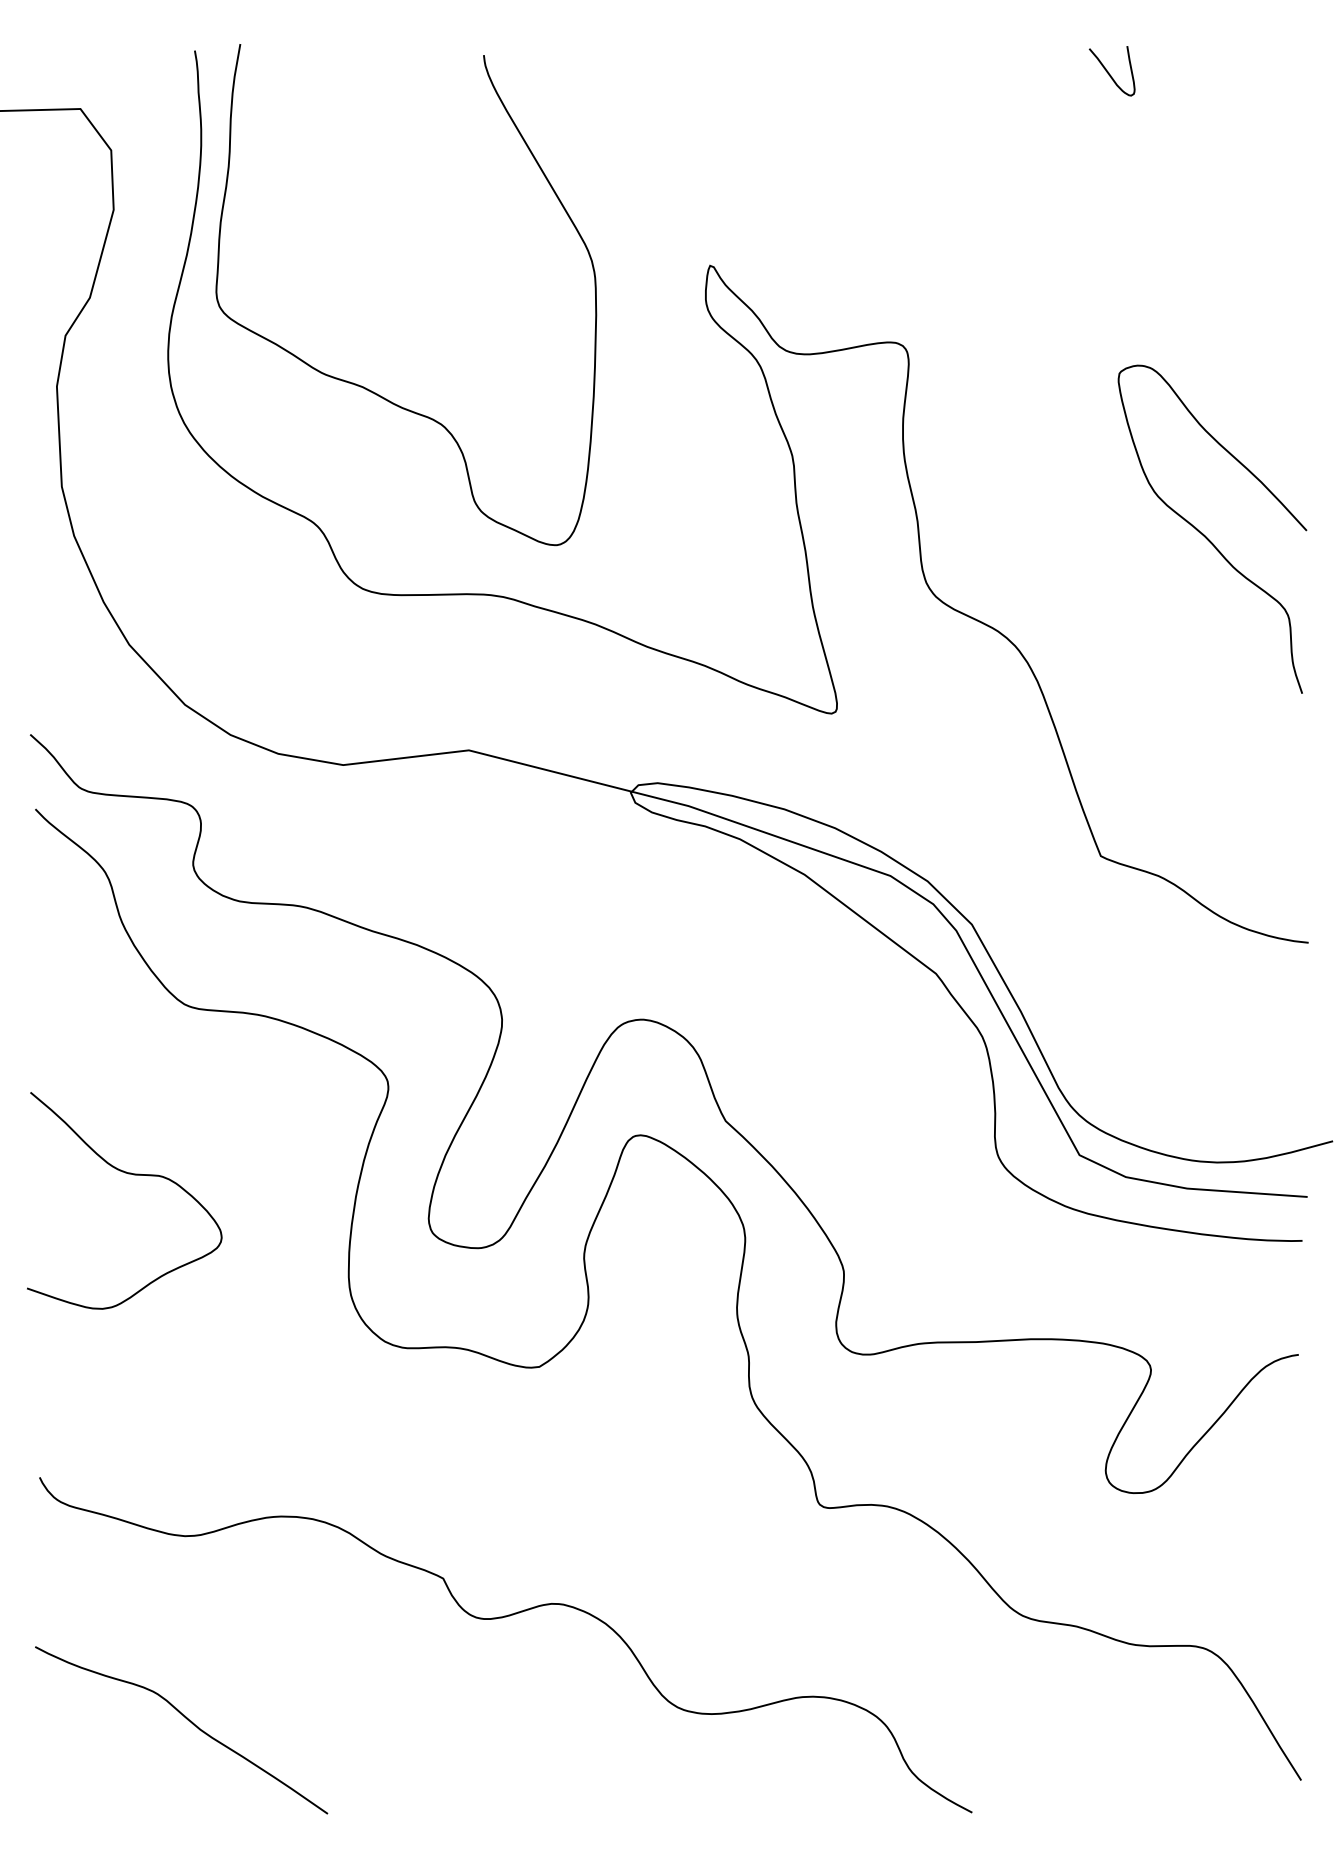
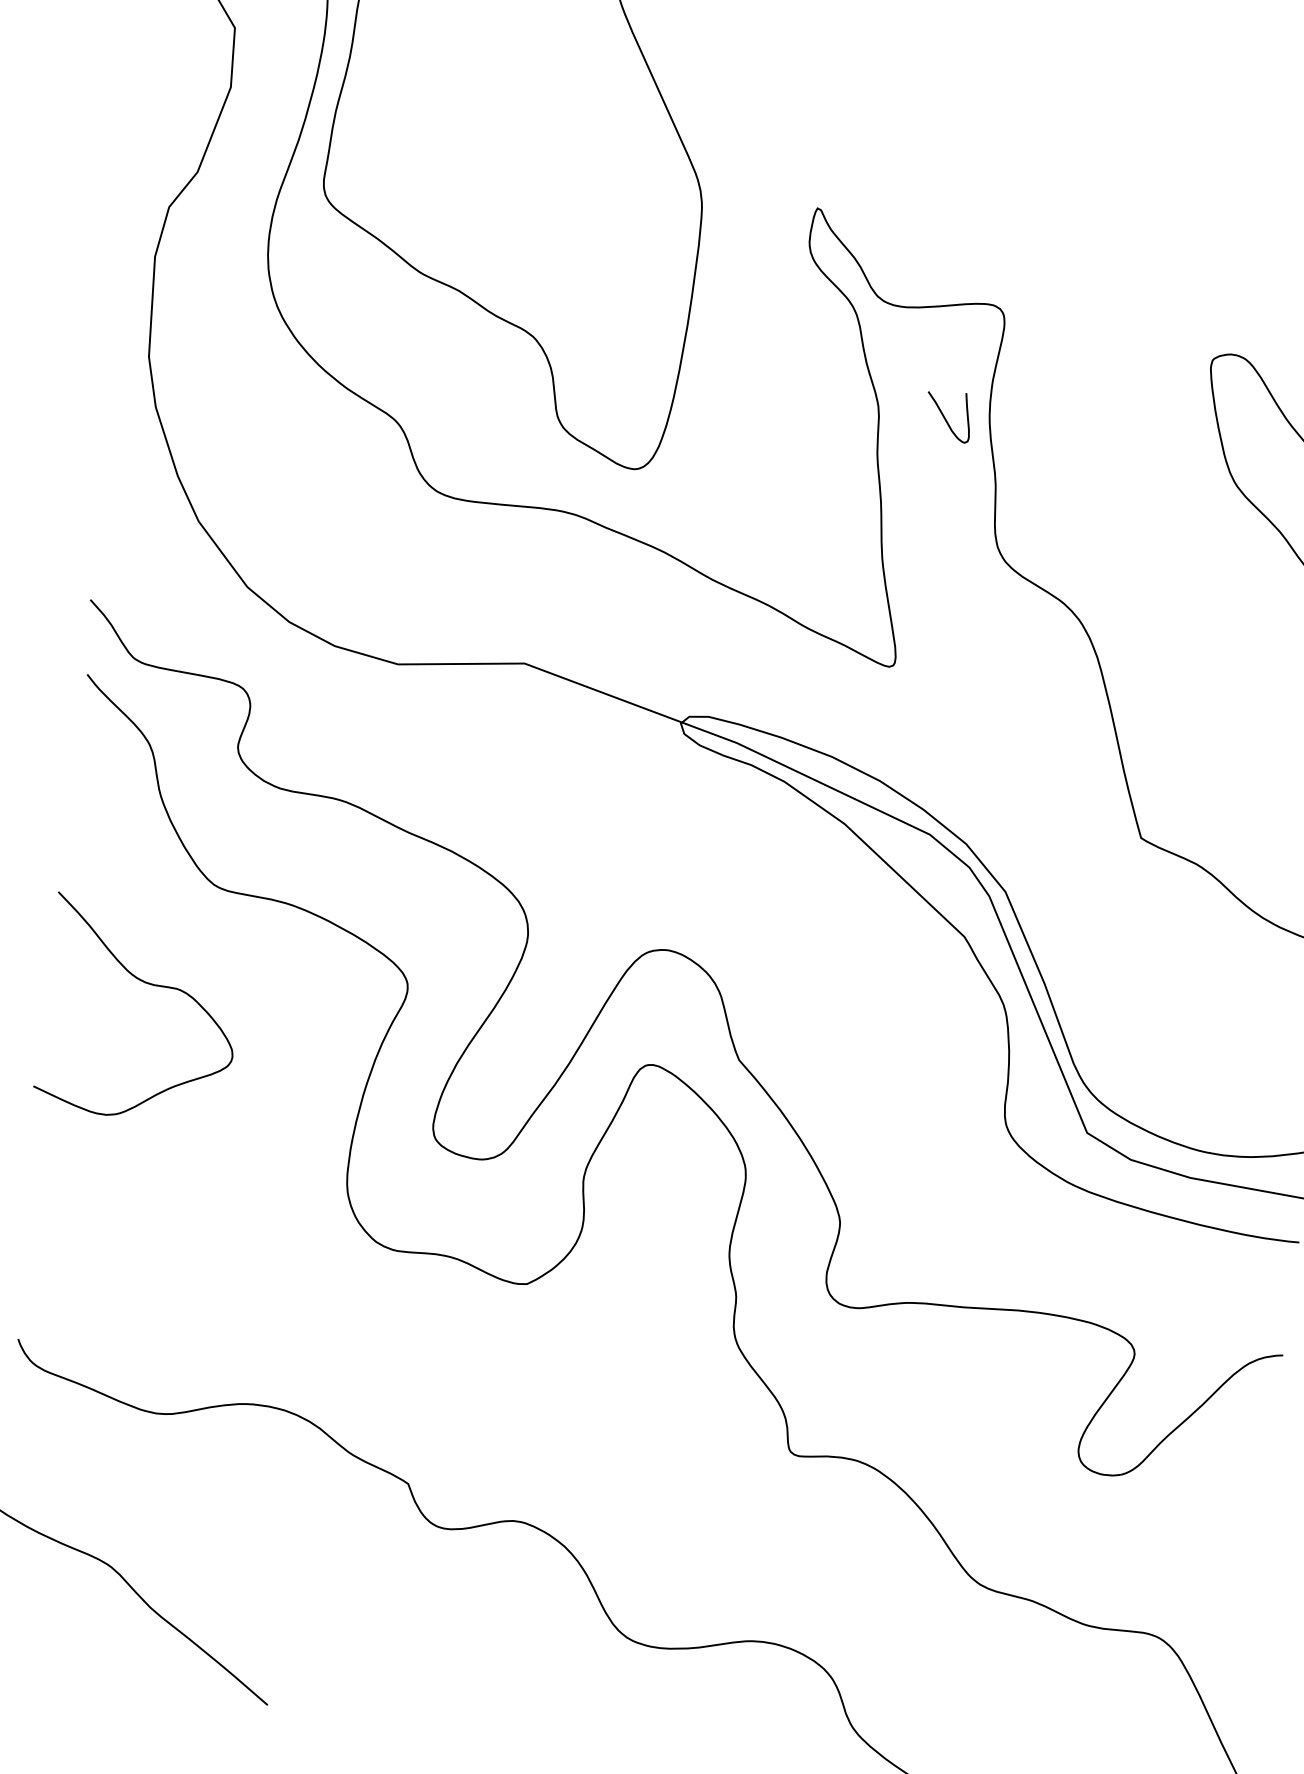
curve: (1109, 72) -> (945, 417), moved
curve: (128, 1174) -> (146, 984), moved

